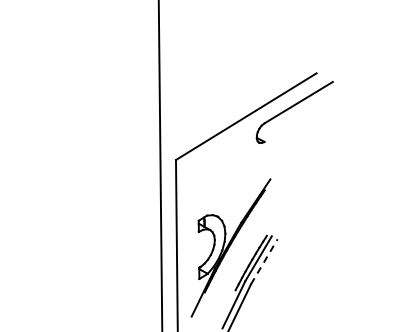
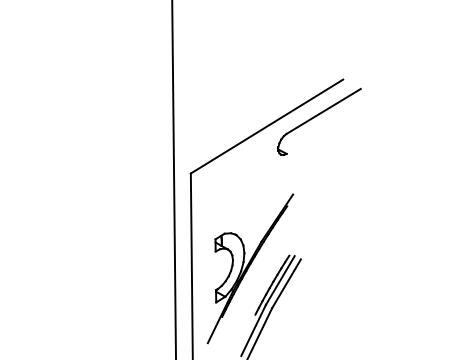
line: (264, 261) -> (286, 283), dashed -> solid

